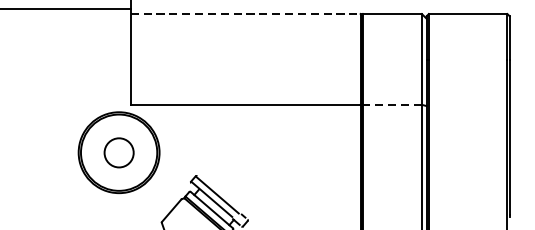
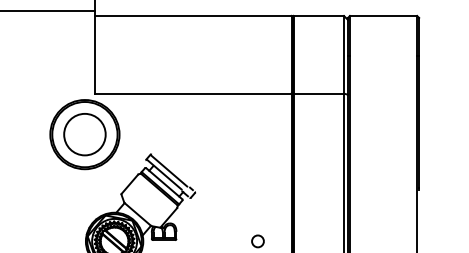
line: (246, 13) -> (193, 15), dashed -> solid
line: (392, 104) -> (318, 93), dashed -> solid
circle: (118, 152) -> (84, 134), size x1.67

